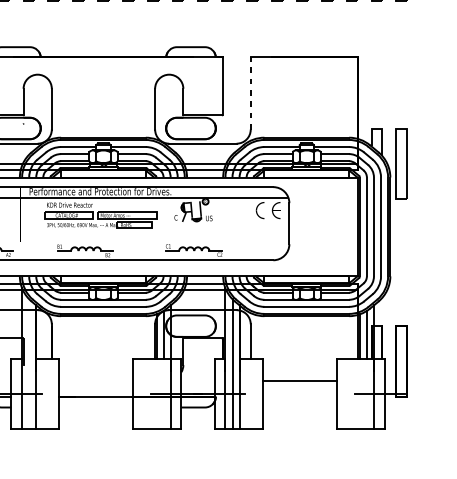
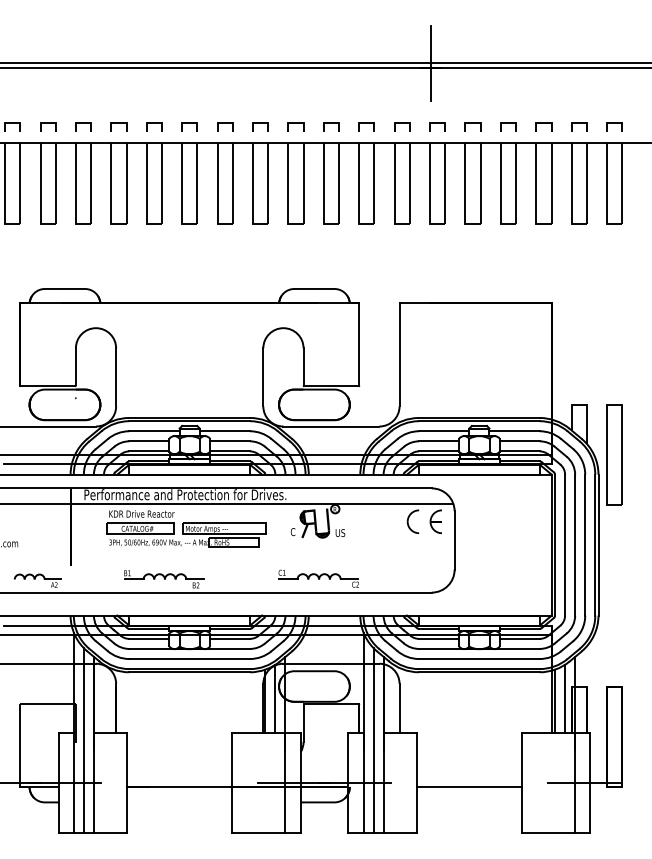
line: (250, 93) -> (399, 354), dashed -> solid
line: (28, 364) -> (83, 740), added
line: (299, 380) -> (469, 786), moved

